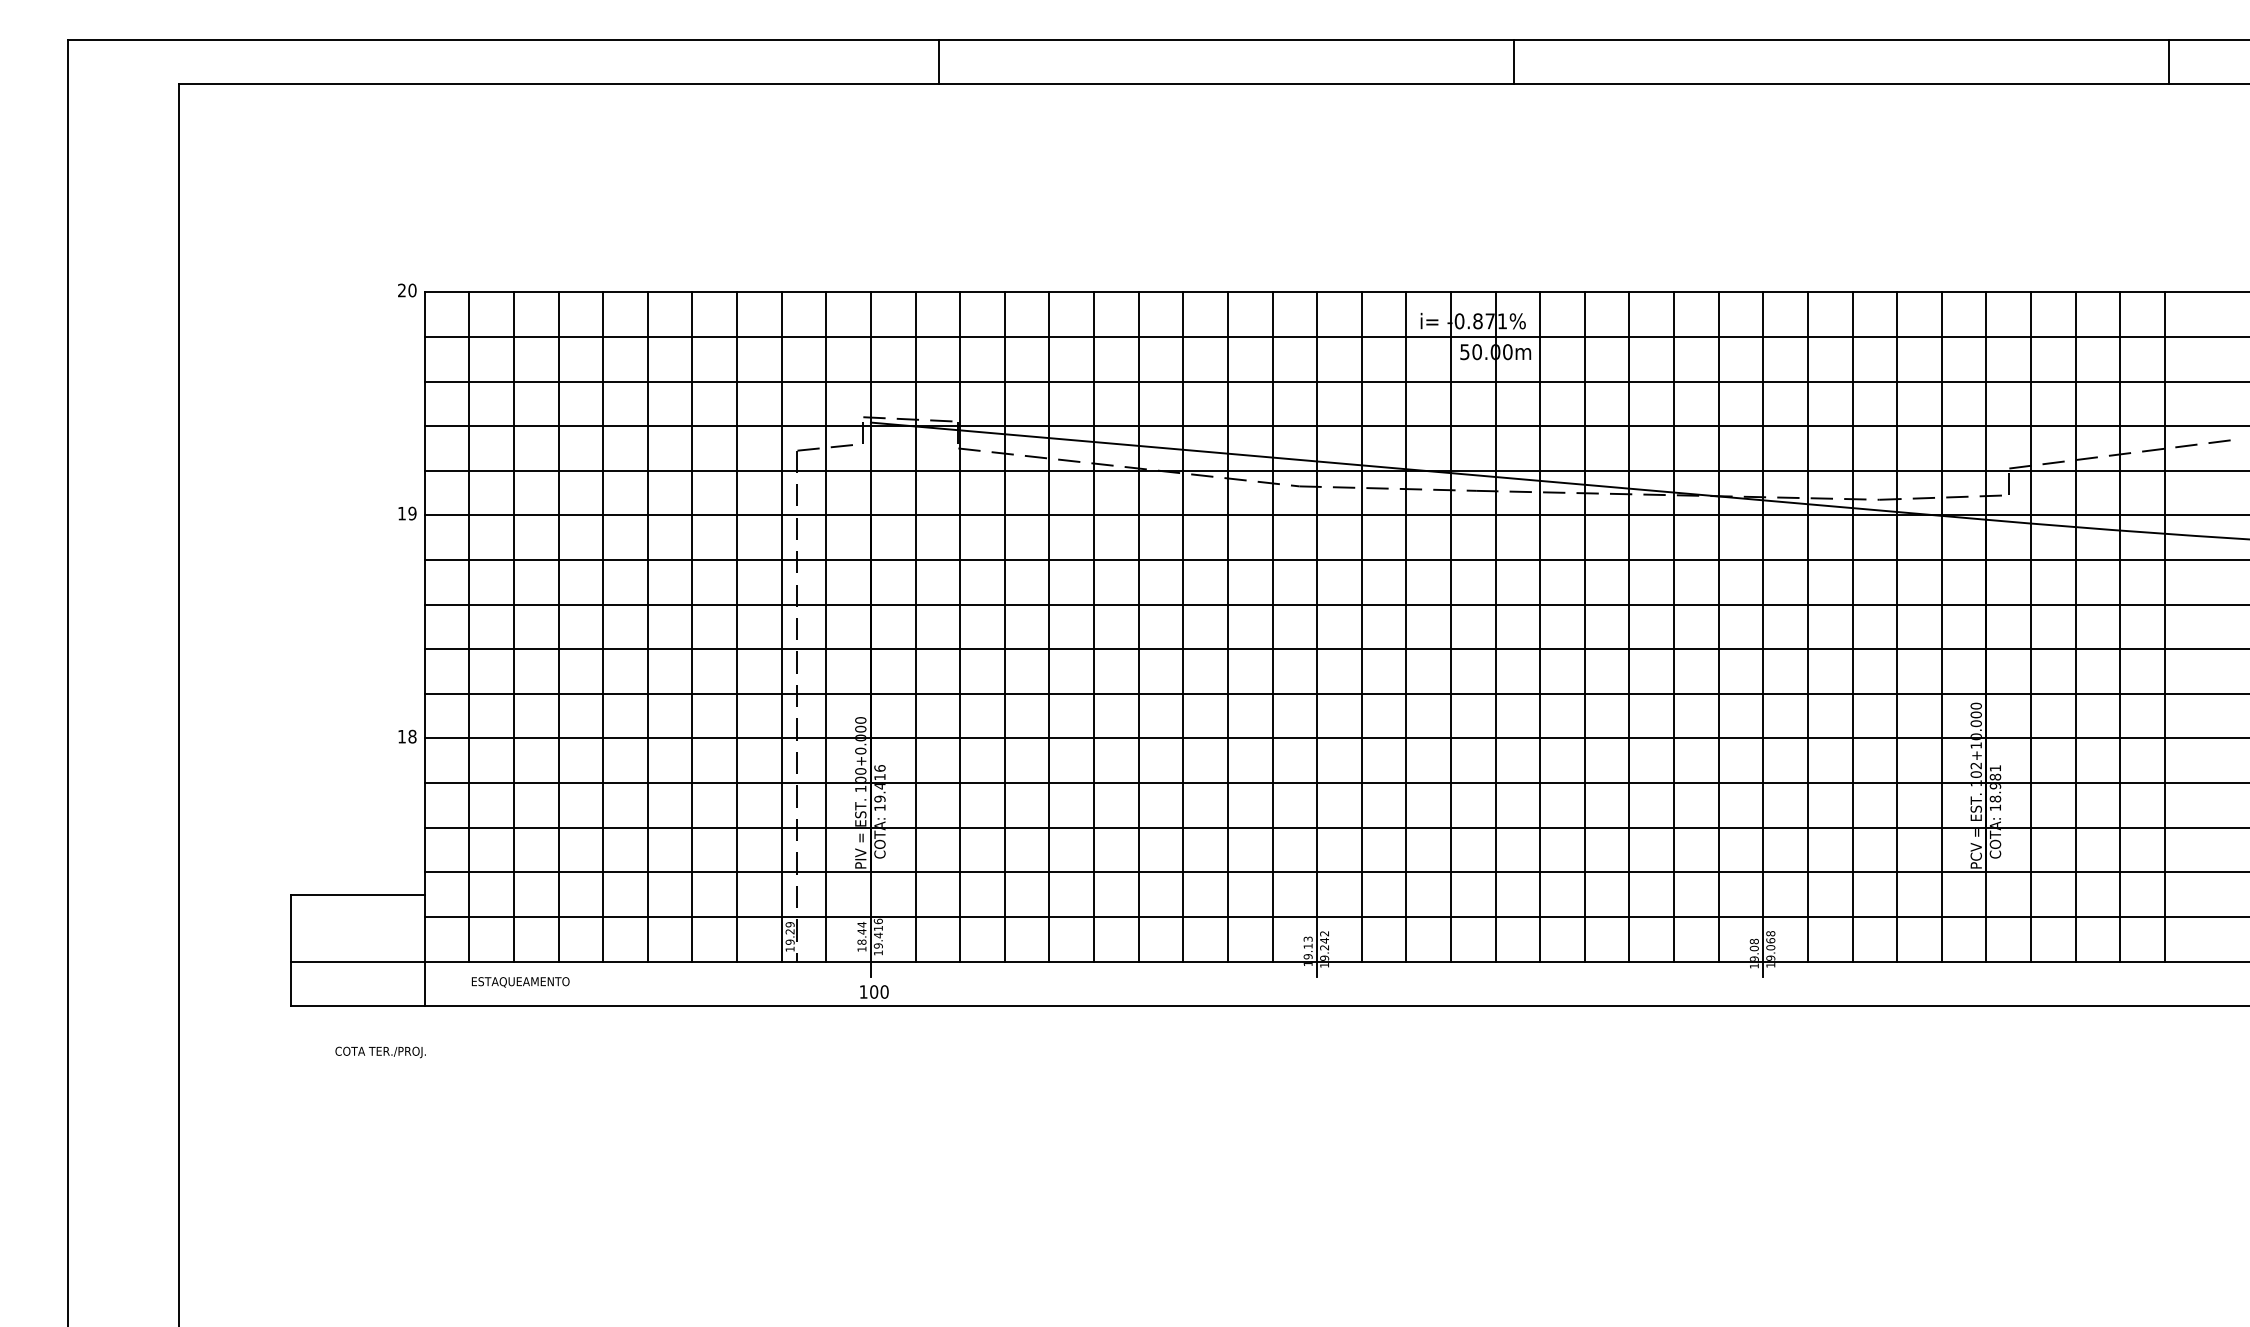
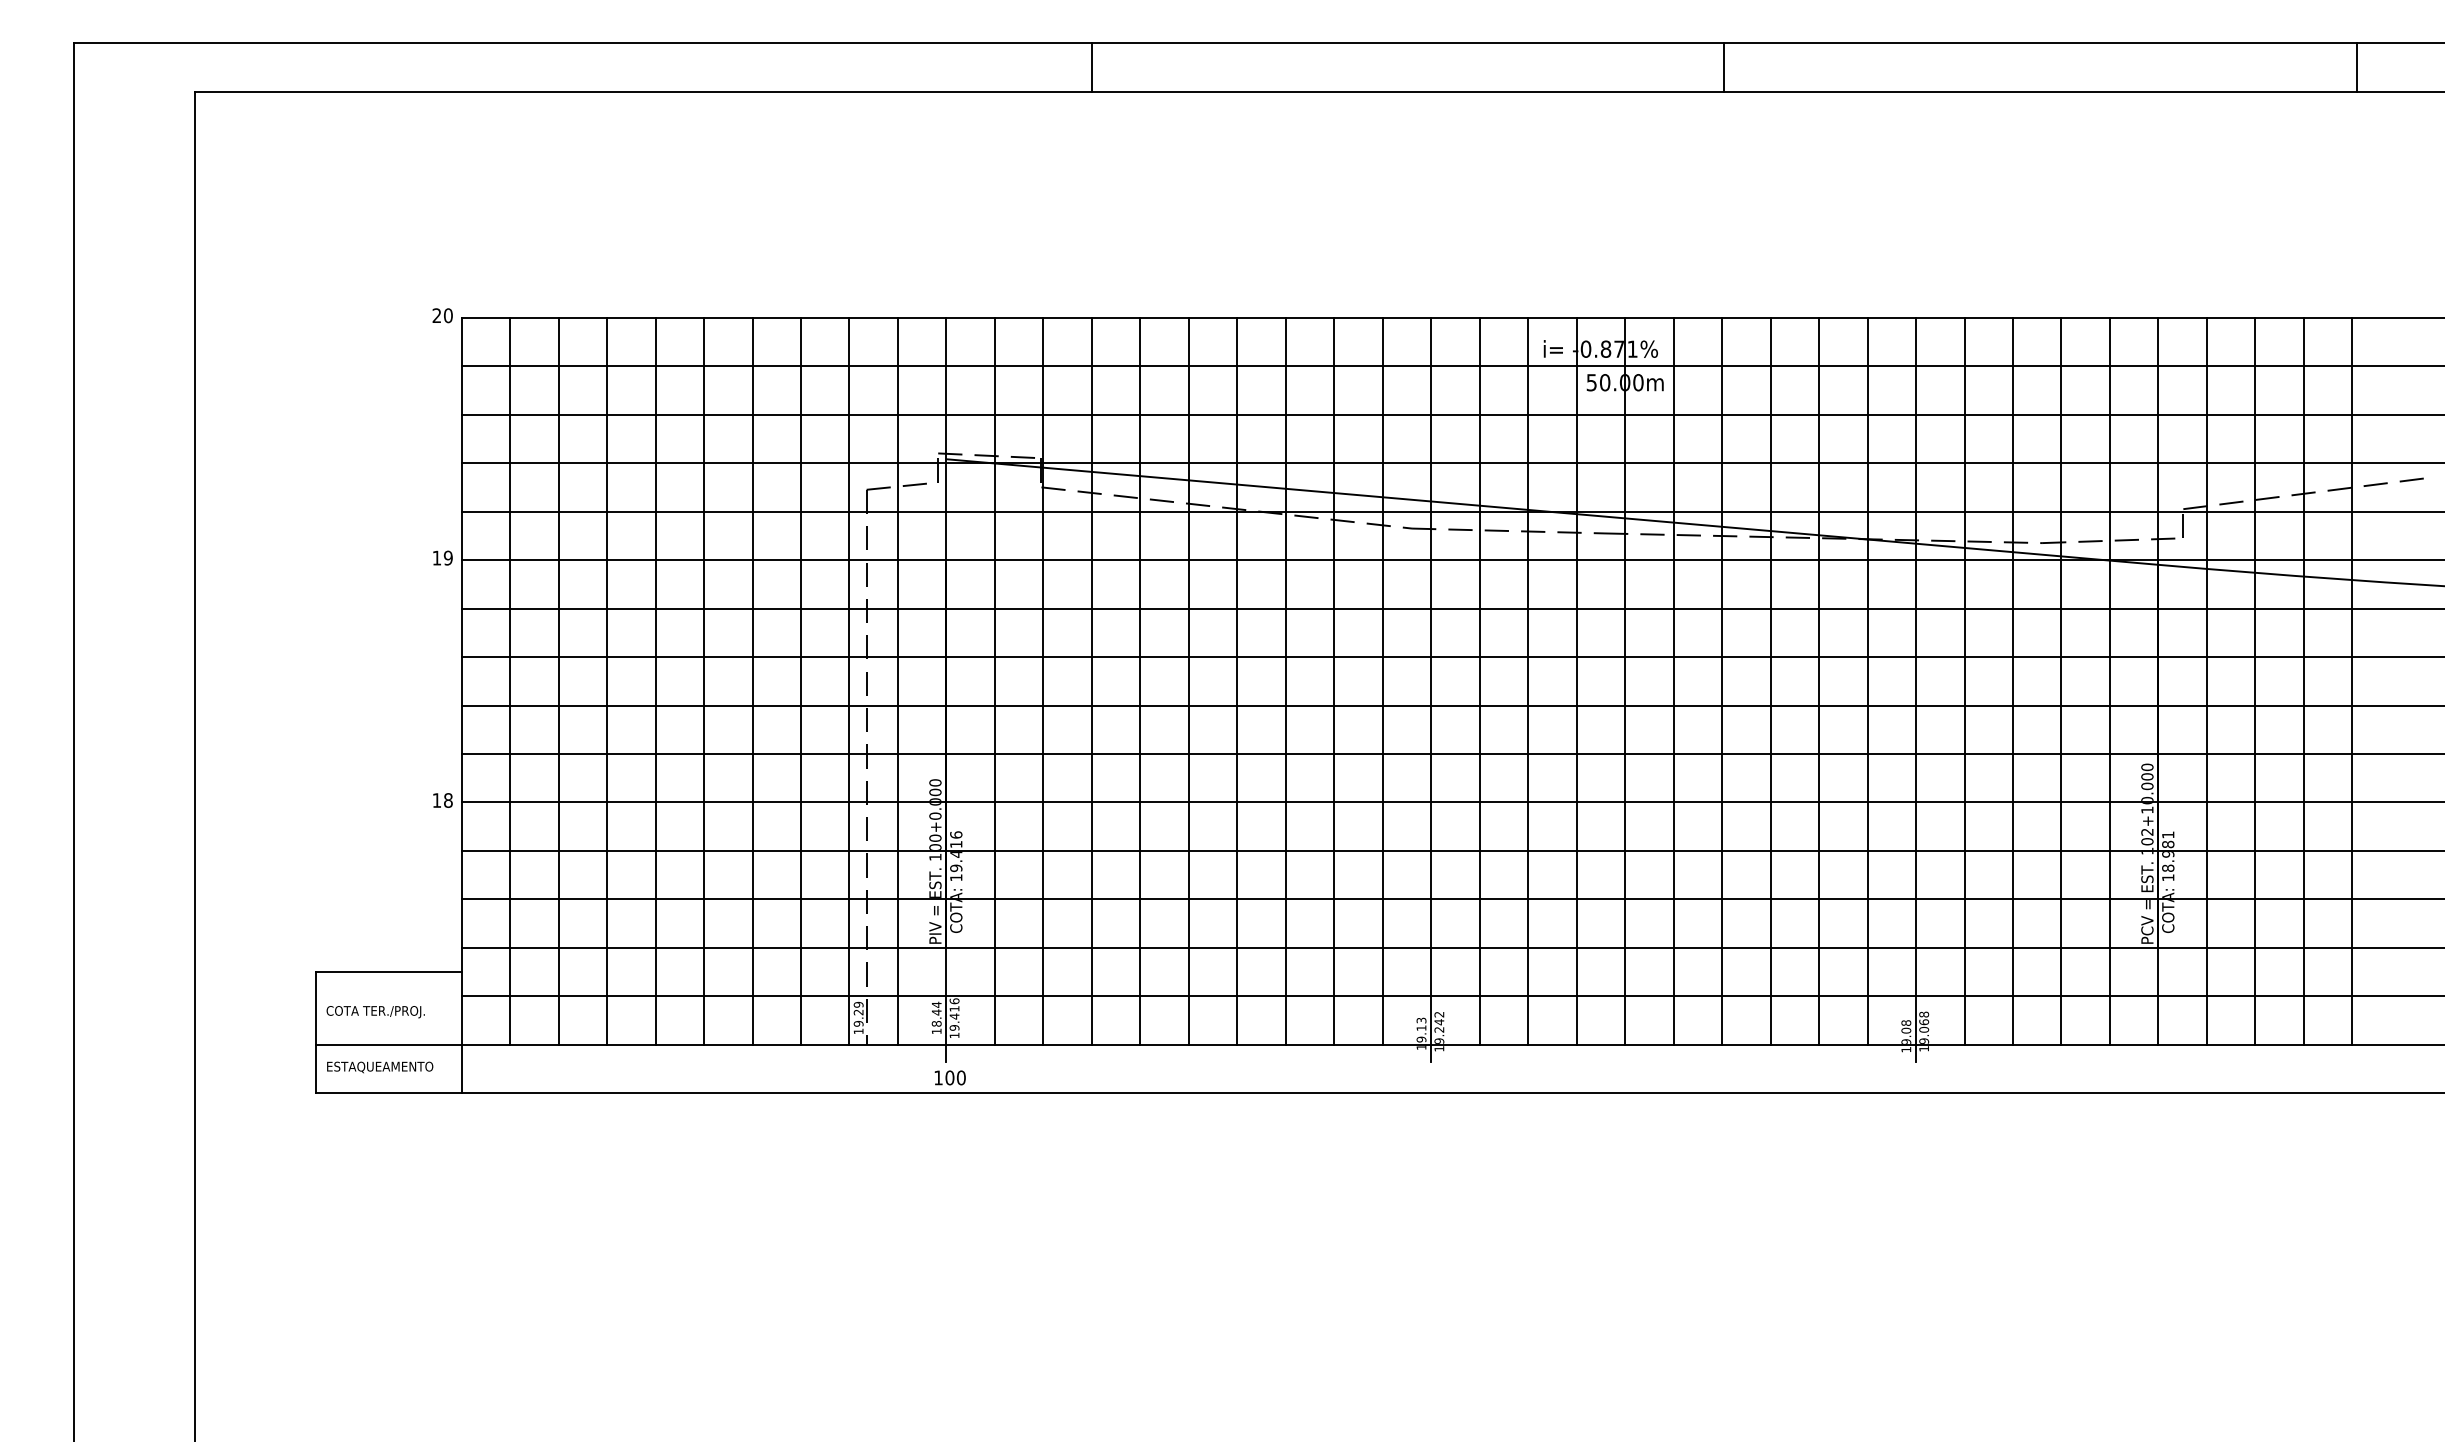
line: (938, 61) -> (1091, 66), moved
line: (1513, 61) -> (1723, 66), moved
text: (520, 982) -> (379, 1067), moved
text: (380, 1052) -> (375, 1012), moved

